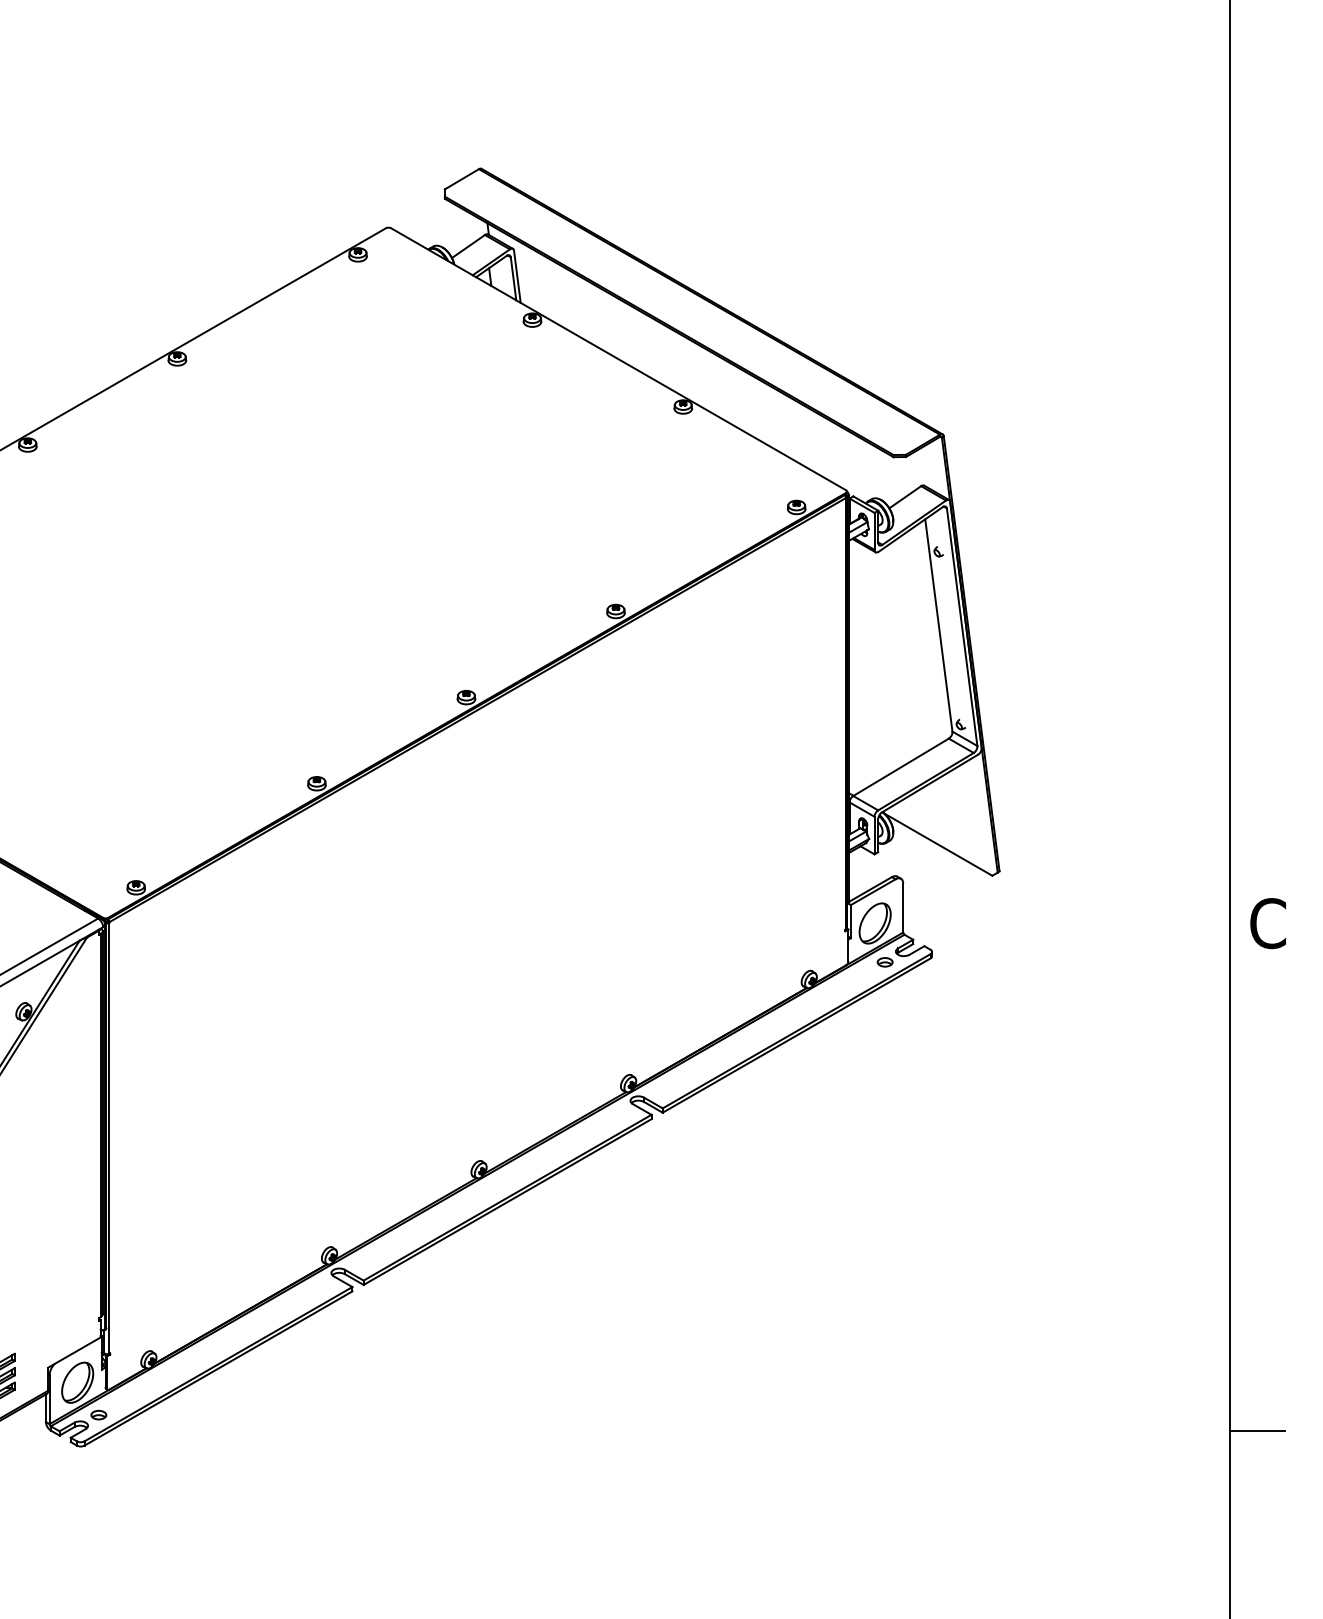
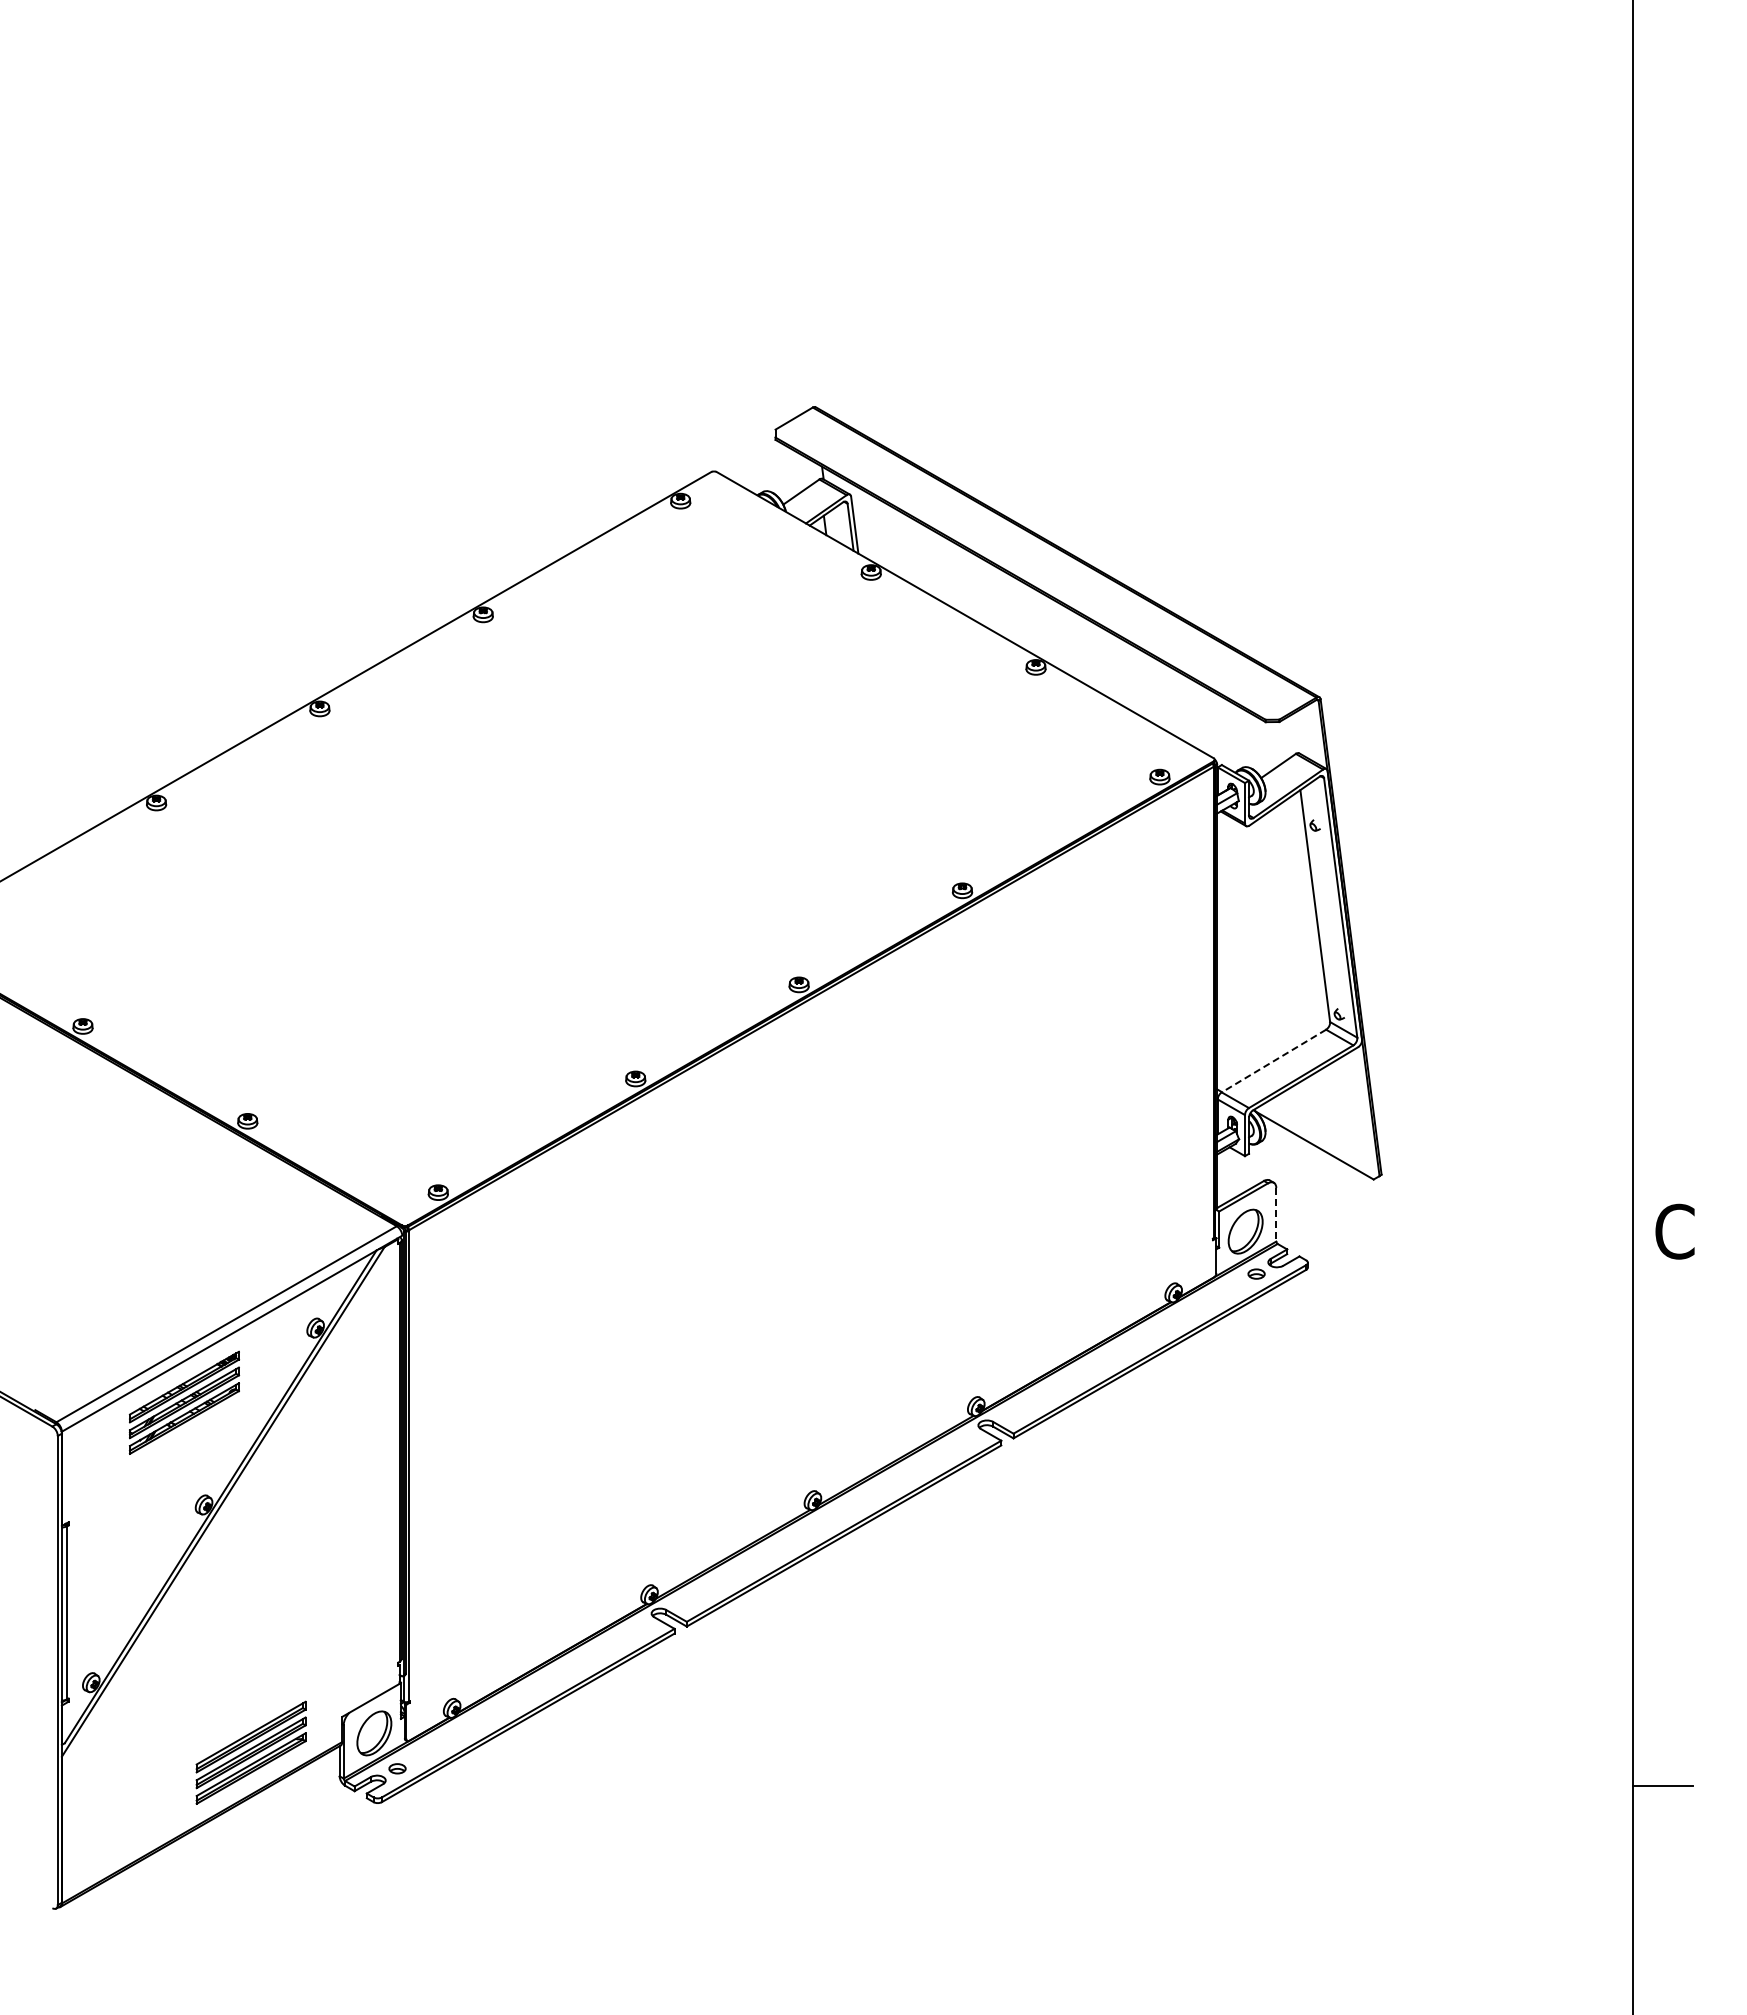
line: (900, 767) -> (1273, 1061), solid -> dashed
line: (903, 907) -> (1276, 1214), solid -> dashed

